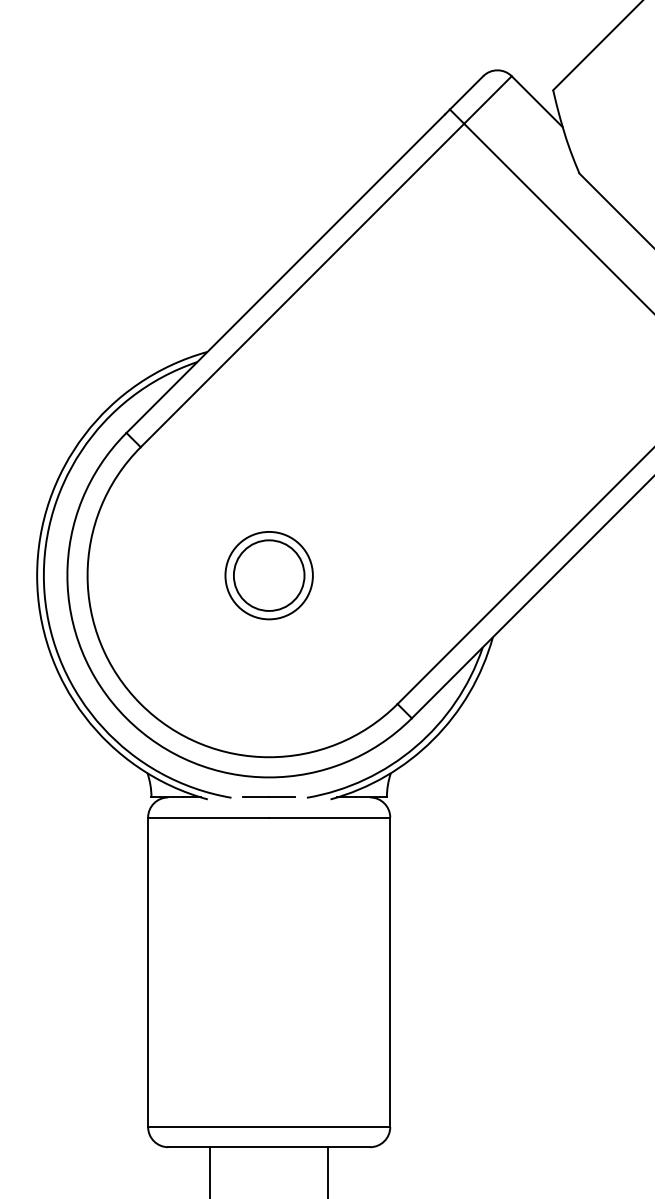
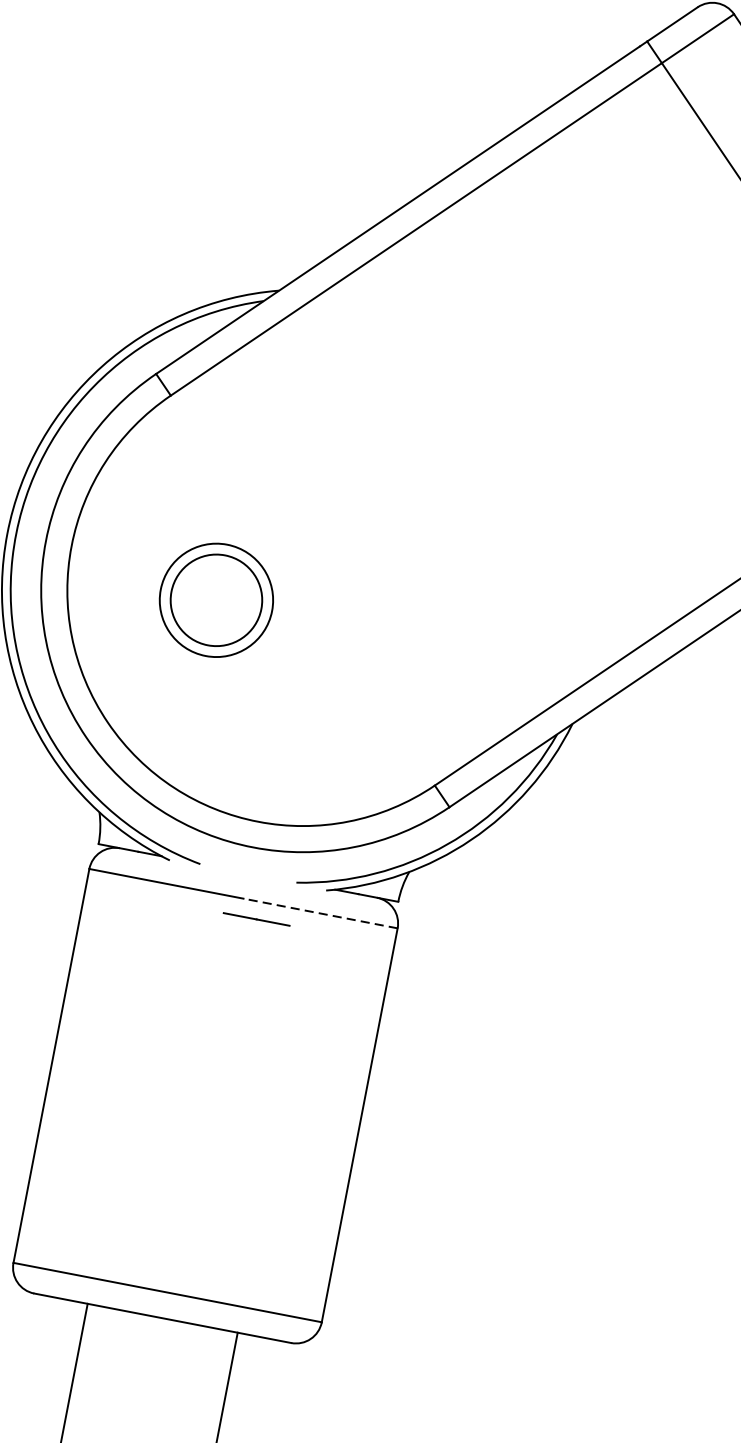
part: (268, 575) -> (215, 600), moved
line: (268, 796) -> (256, 918), moved
line: (329, 817) -> (320, 913), solid -> dashed

